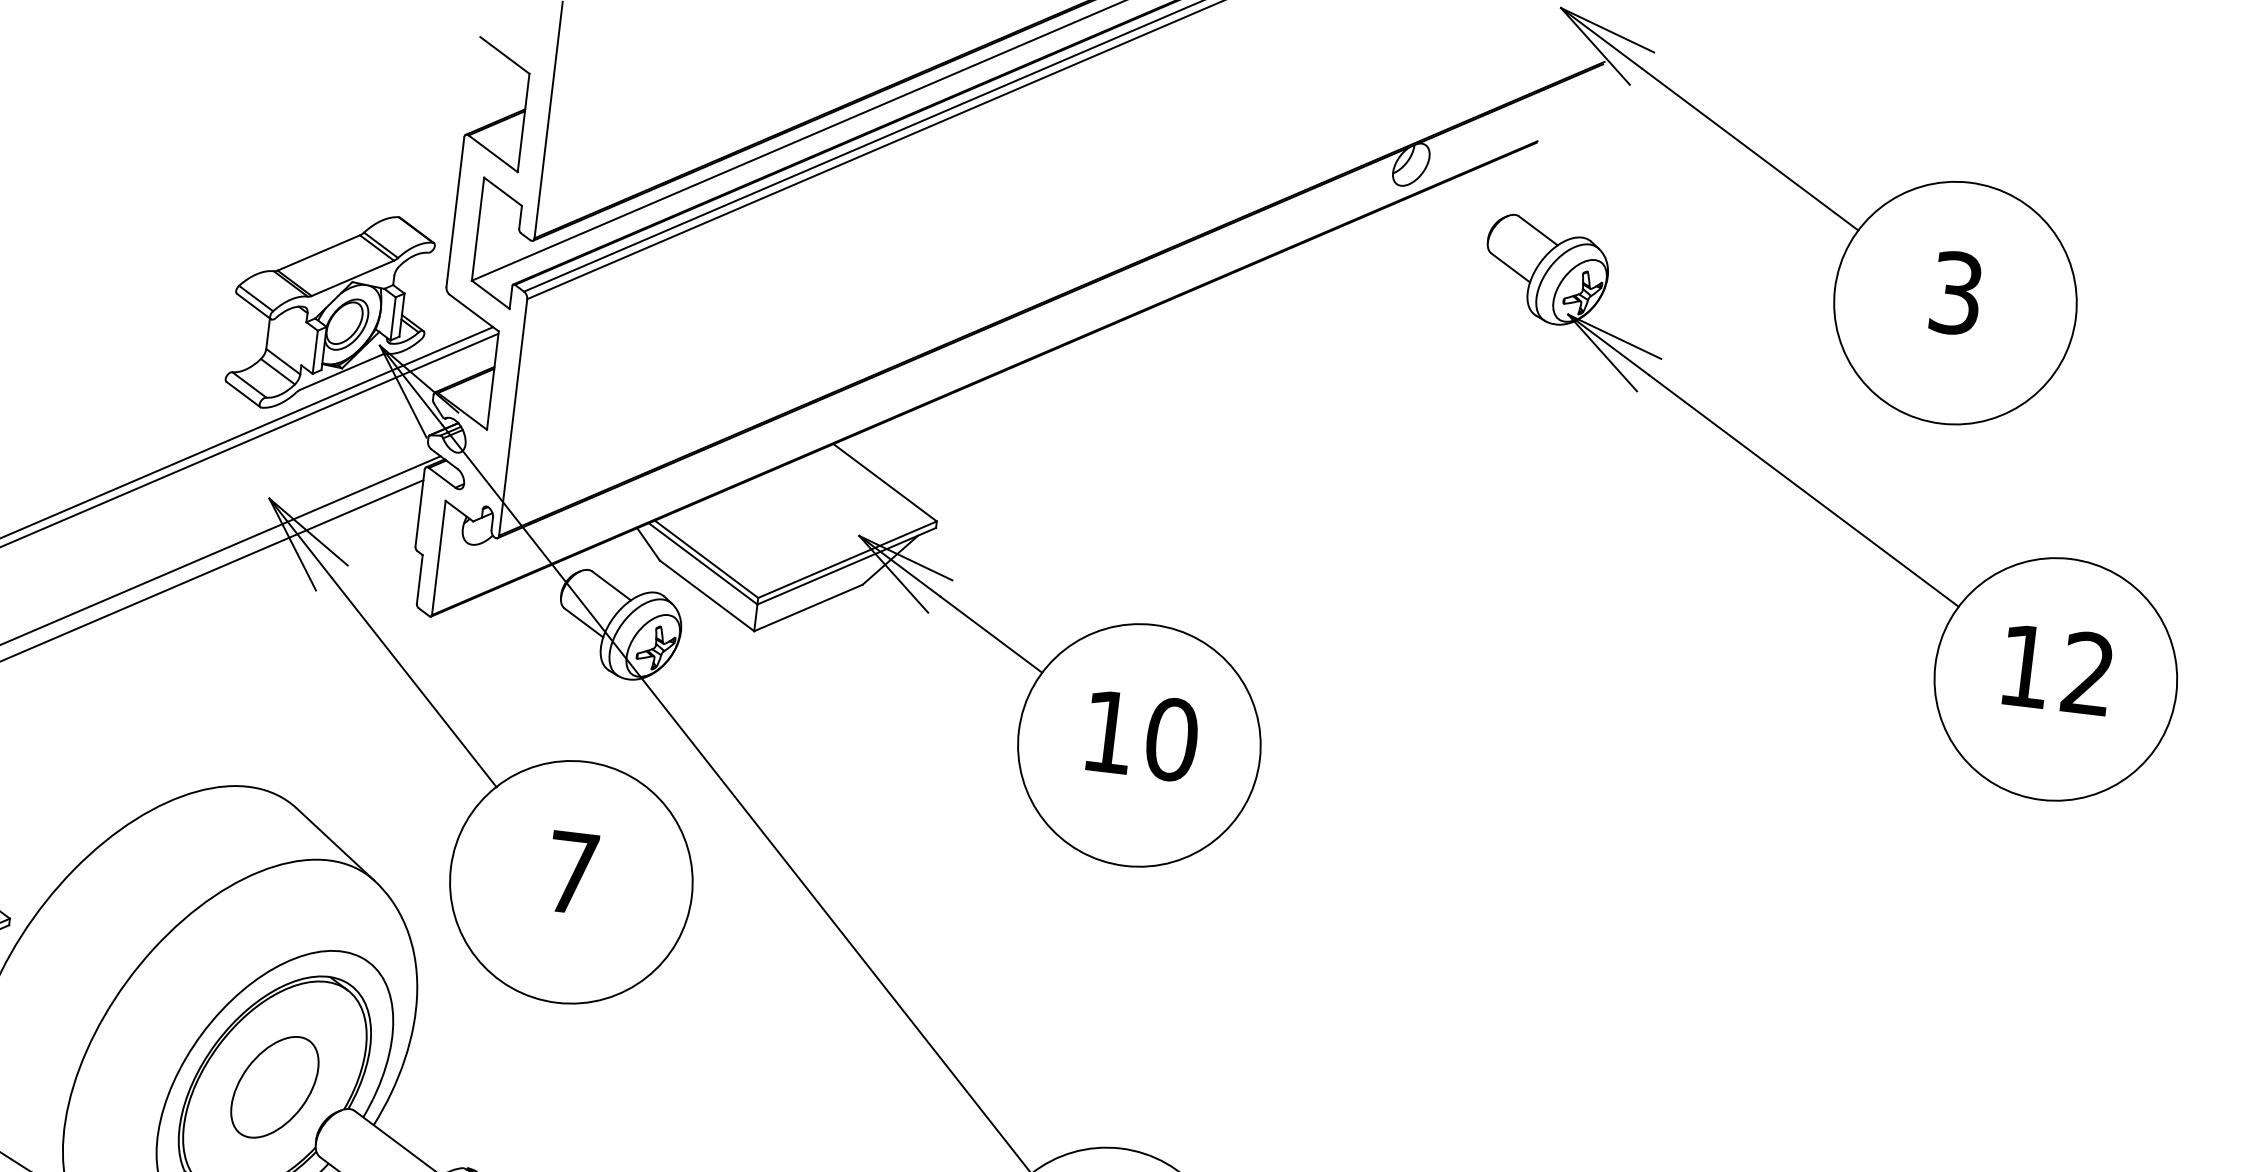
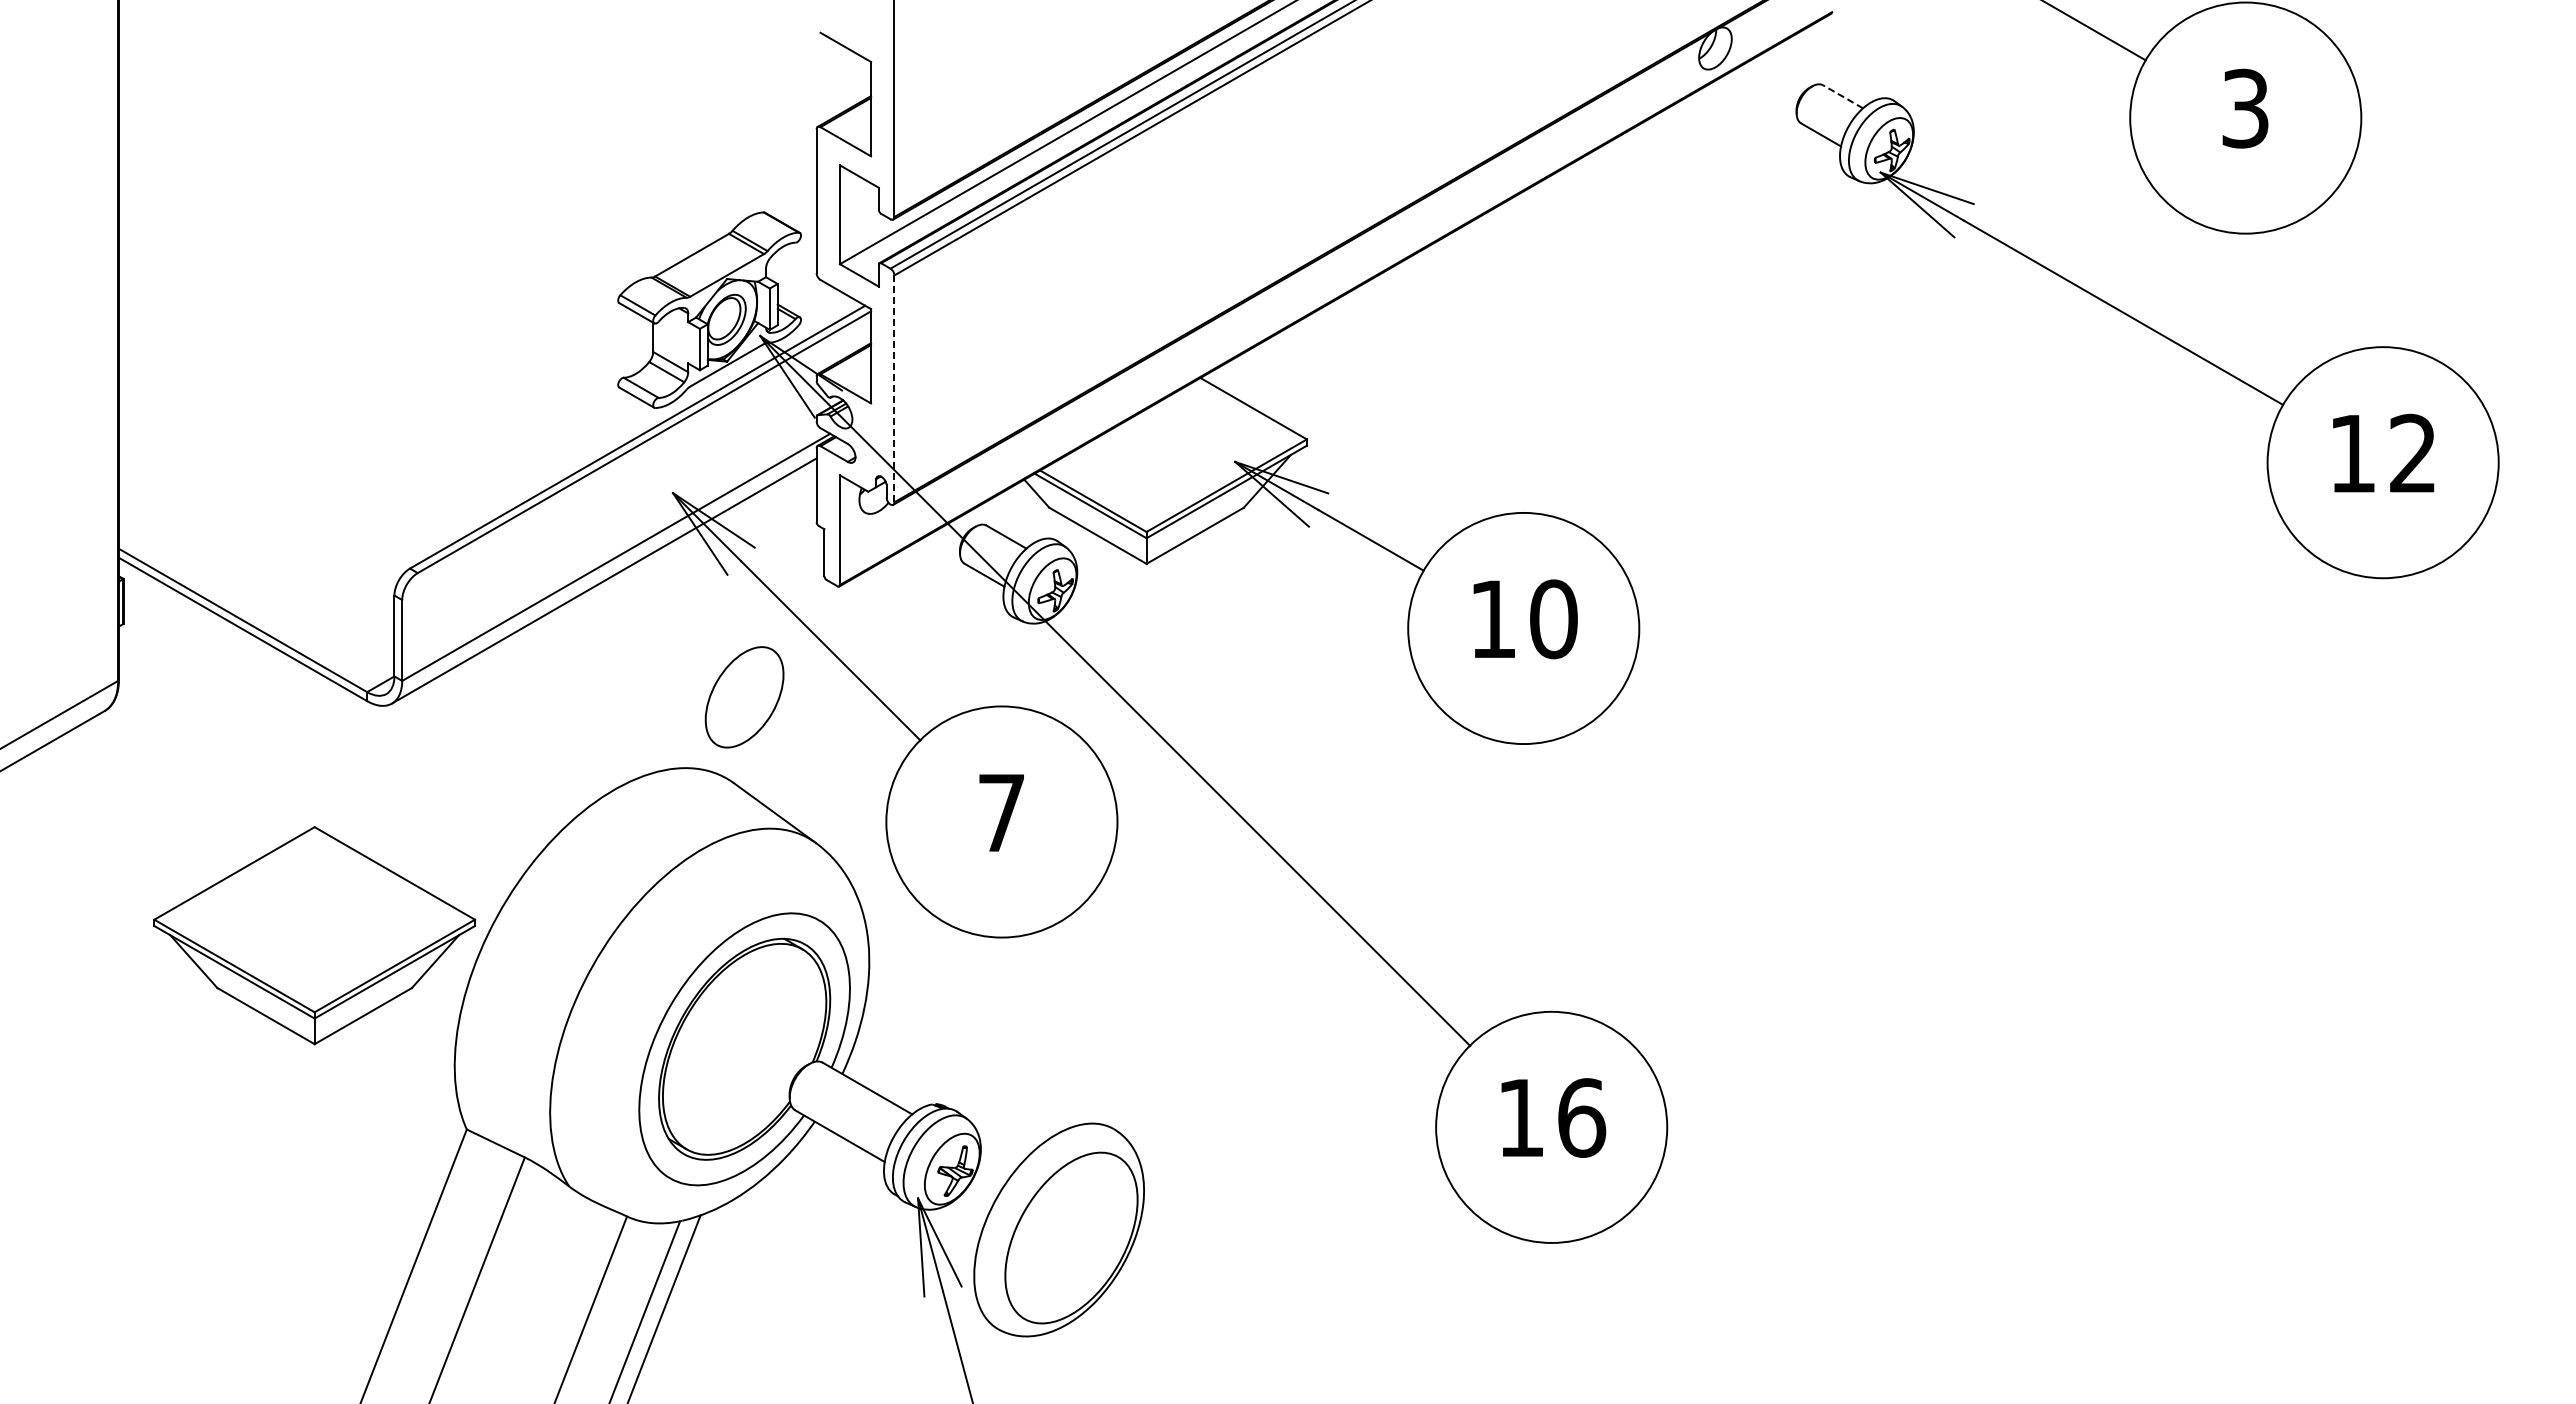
line: (1537, 230) -> (1842, 96), solid -> dashed
line: (513, 418) -> (894, 389), solid -> dashed
part: (274, 1087) -> (744, 697), moved

